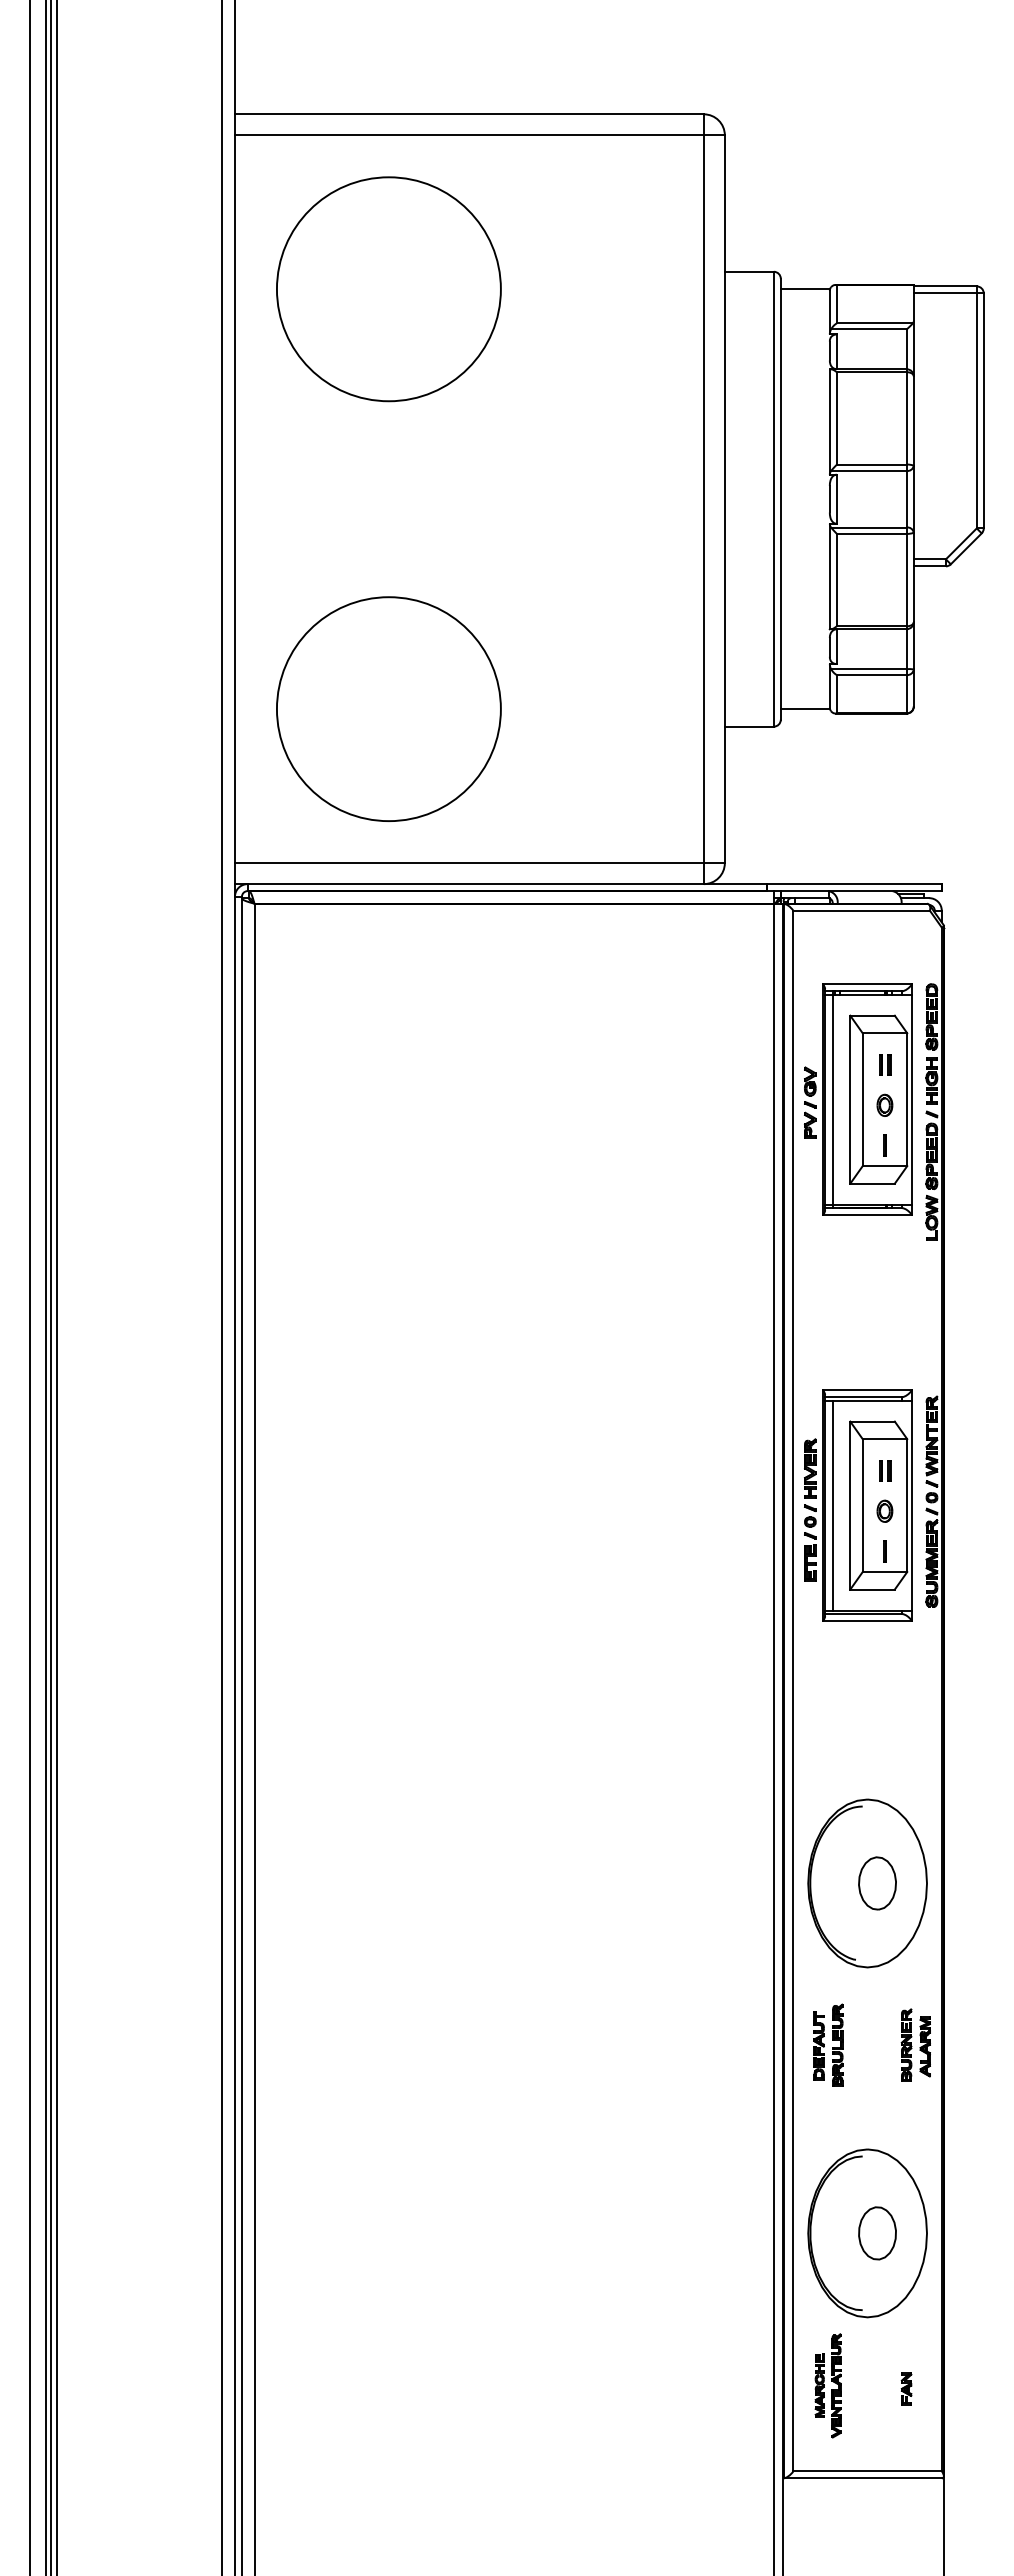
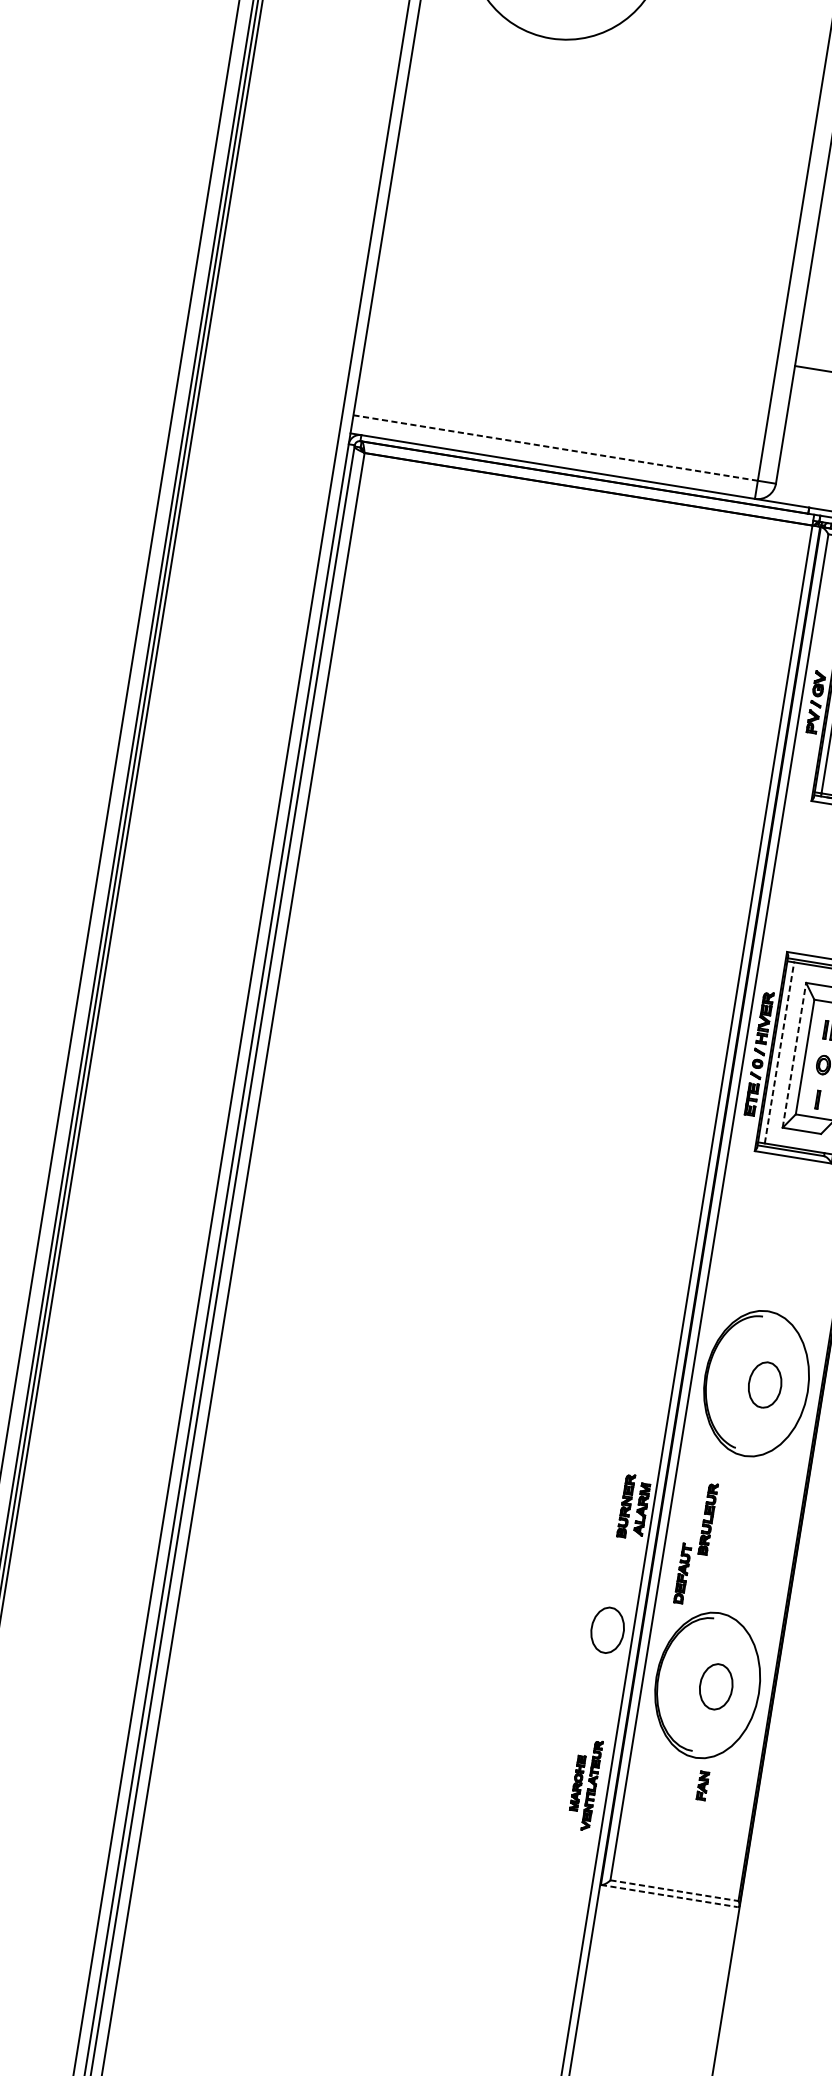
circle: (388, 708) -> (507, 303), removed
line: (469, 863) -> (555, 448), solid -> dashed
line: (832, 1505) -> (779, 1052), solid -> dashed
line: (850, 1505) -> (794, 1055), solid -> dashed
part: (915, 2044) -> (633, 1506), moved
part: (818, 2045) -> (682, 1573), moved
part: (744, 2189) -> (607, 1630), added
part: (827, 2385) -> (584, 1784), moved
part: (906, 2388) -> (702, 1785), moved
line: (868, 2471) -> (675, 1890), solid -> dashed
line: (863, 2478) -> (669, 1896), solid -> dashed

